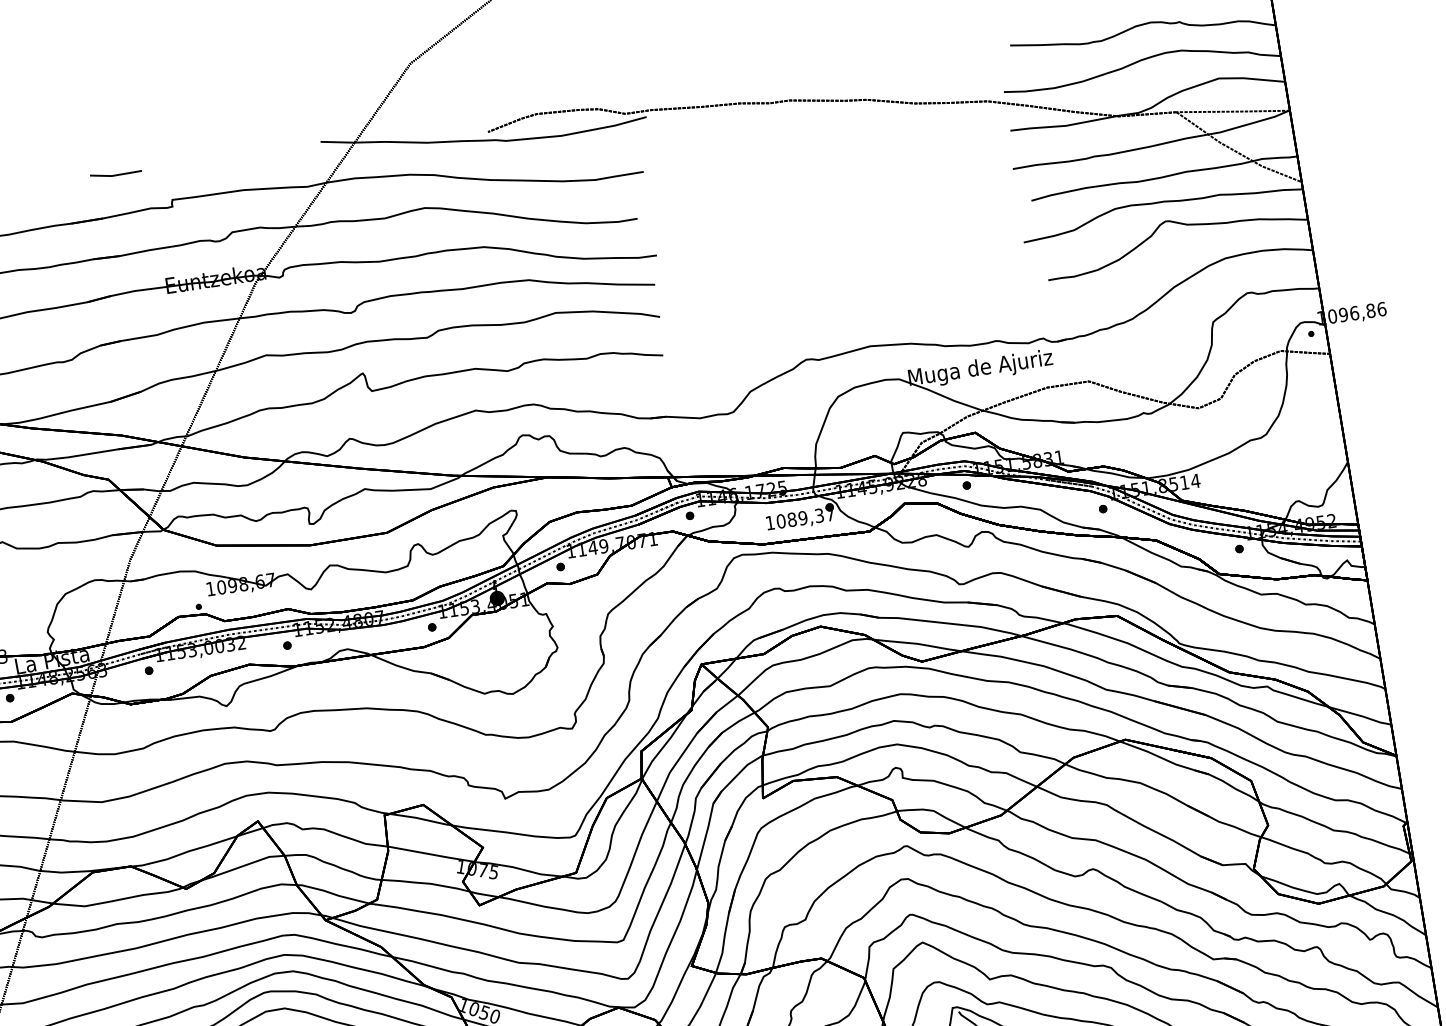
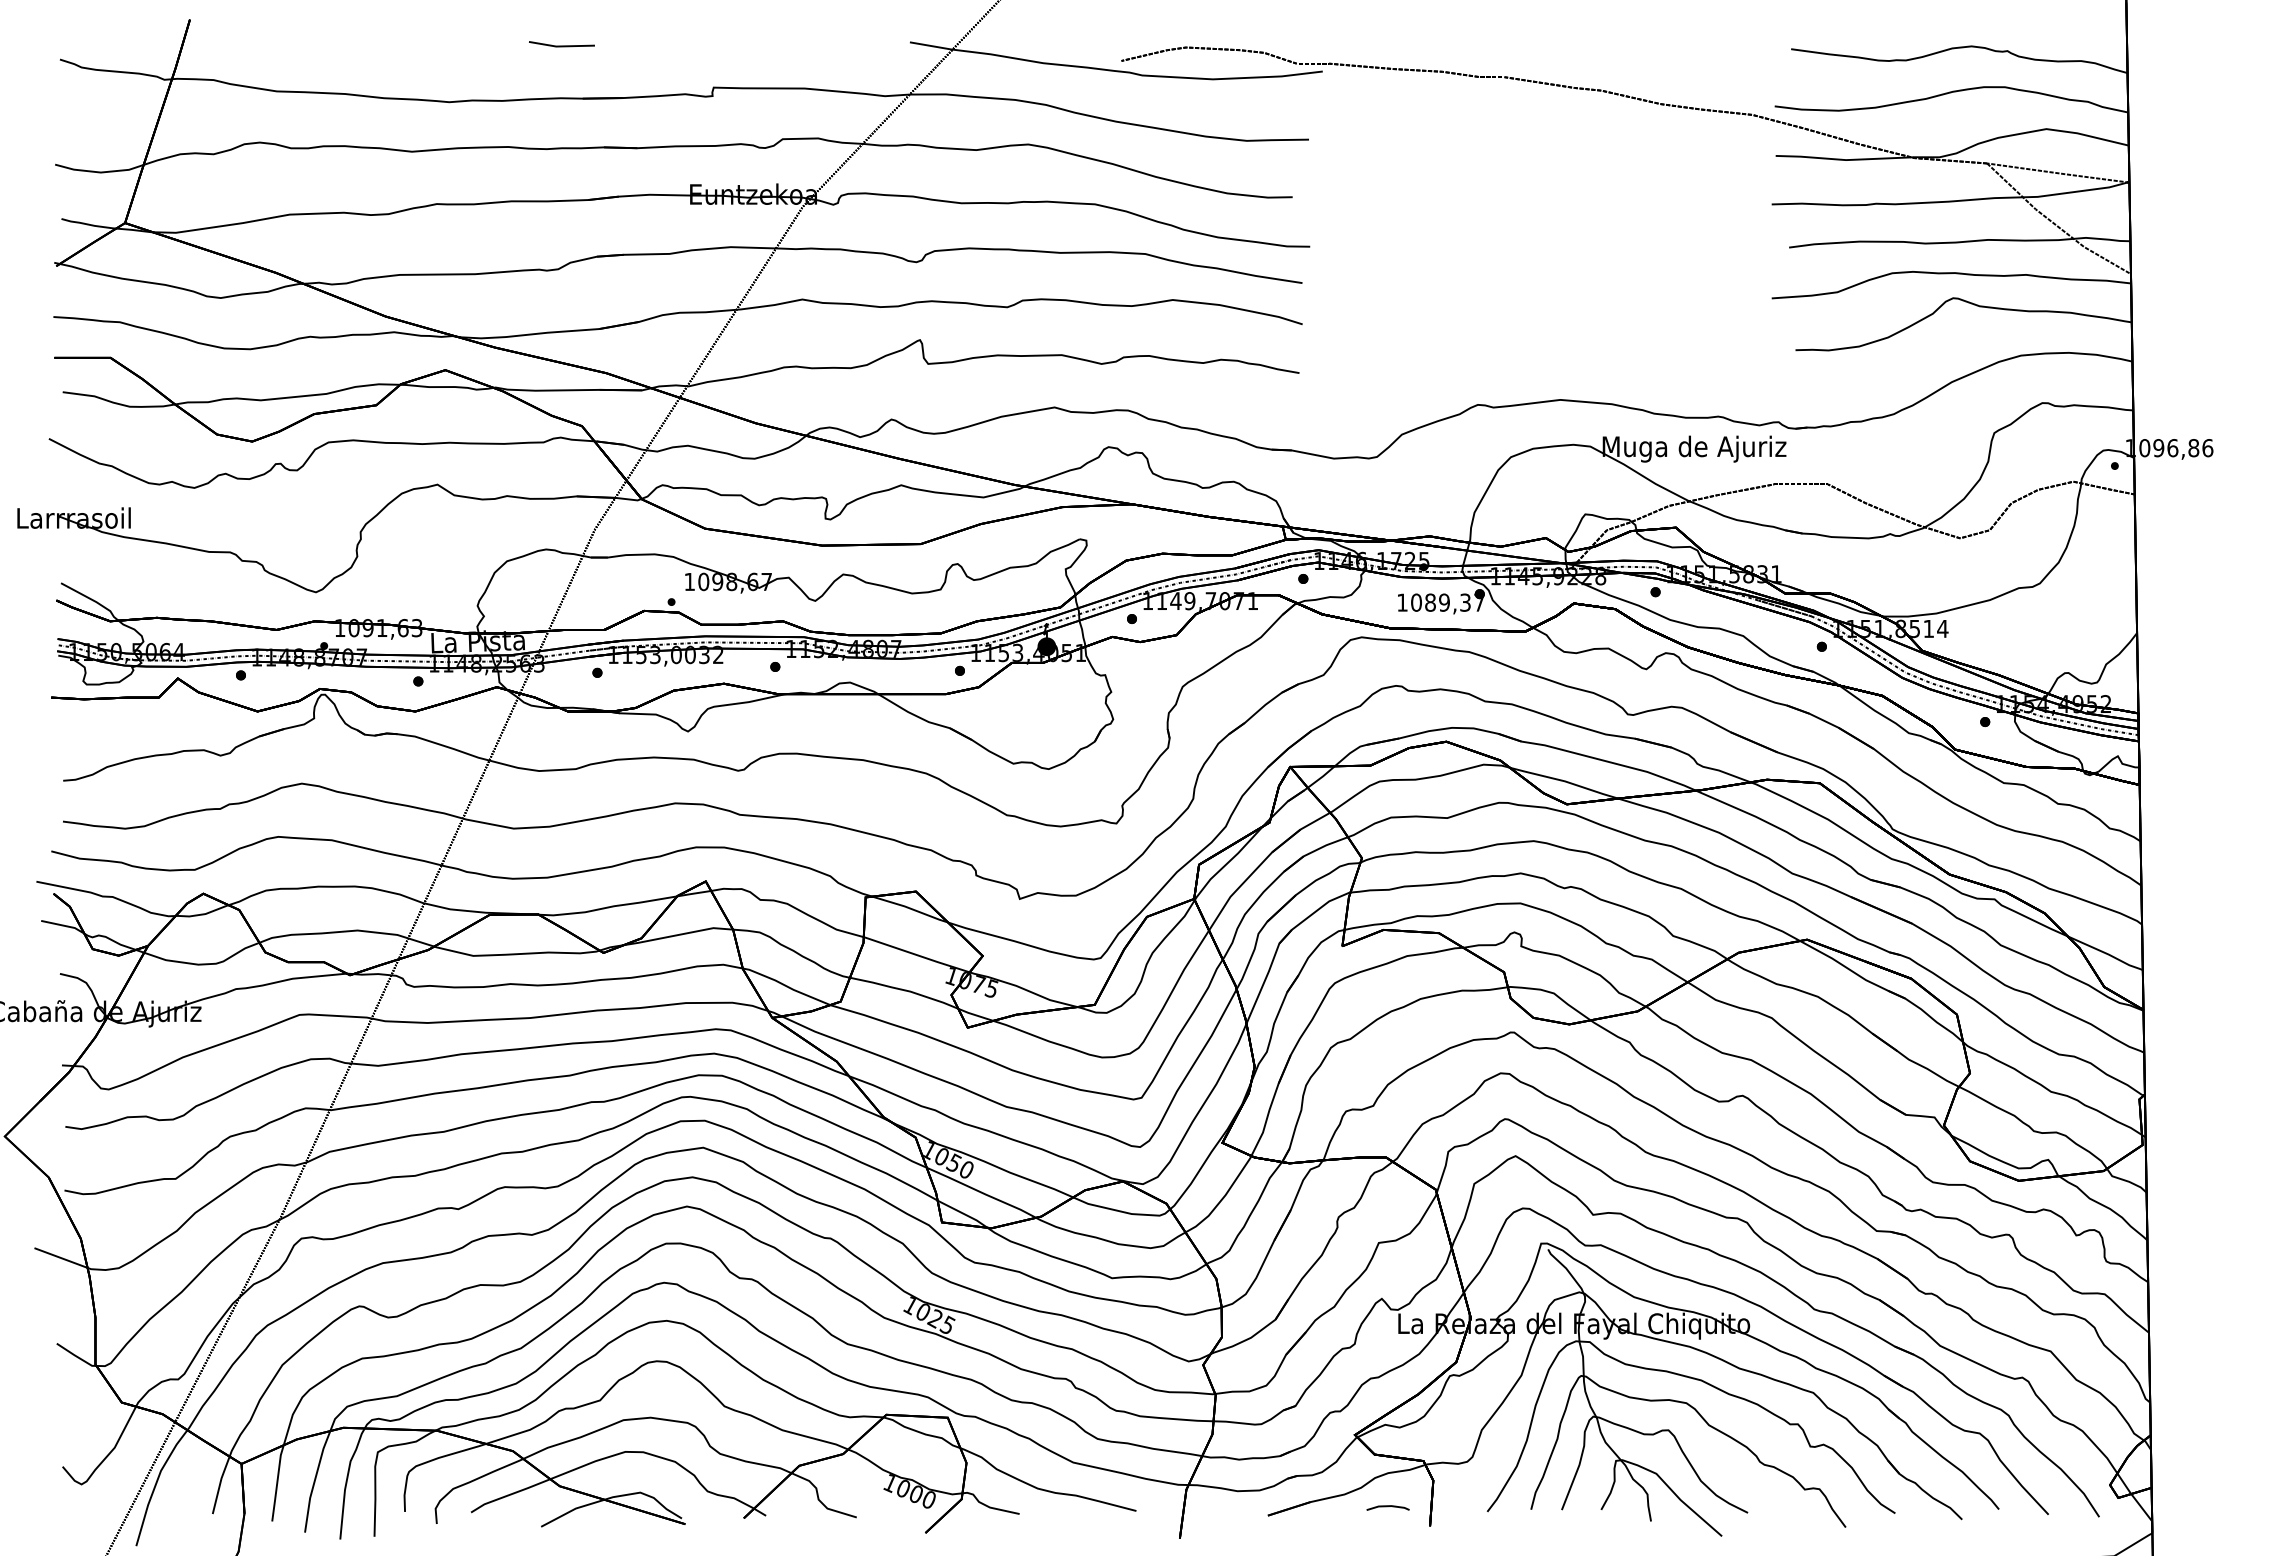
line: (115, 174) -> (561, 45), moved

